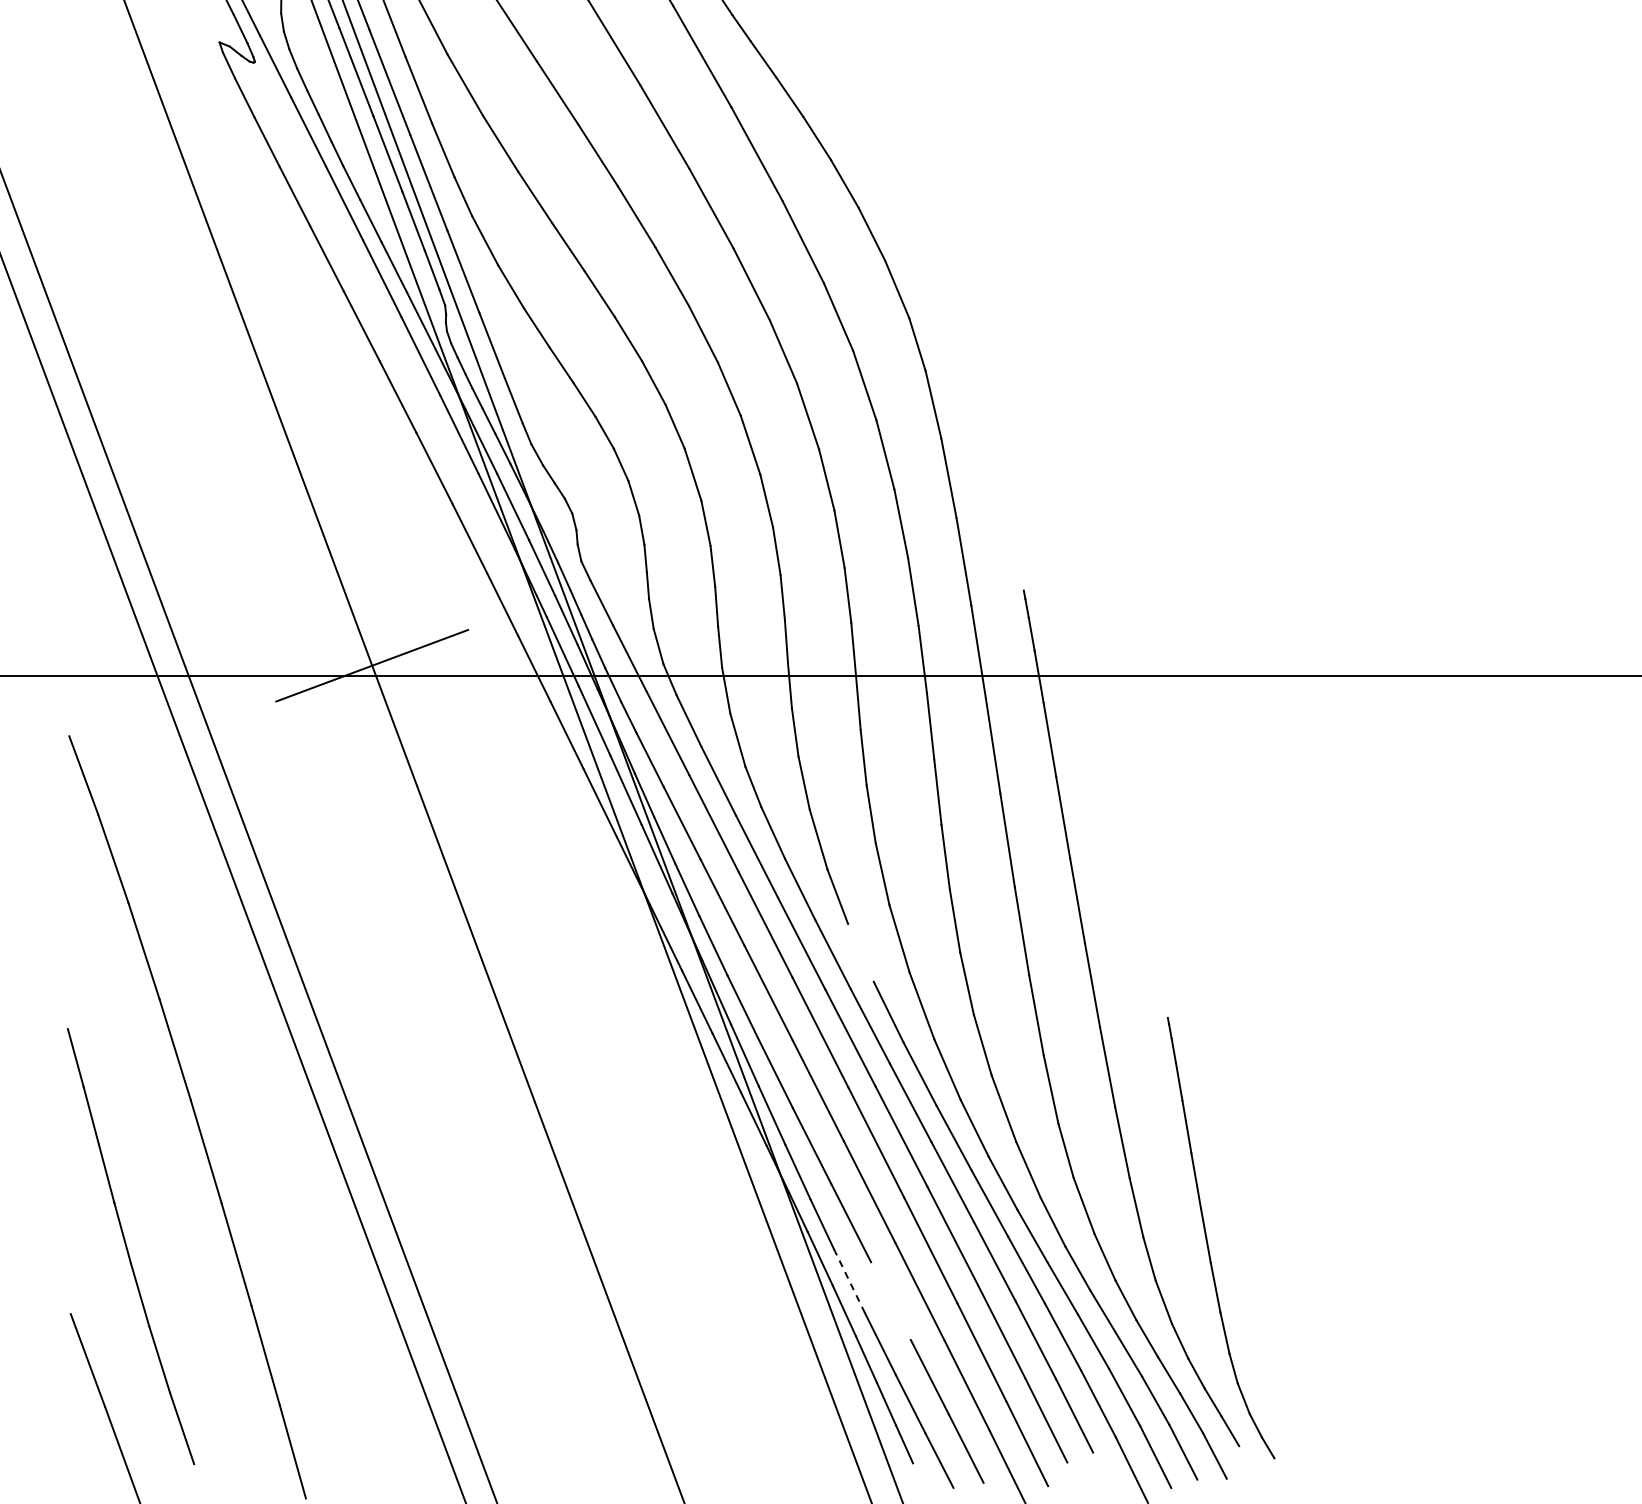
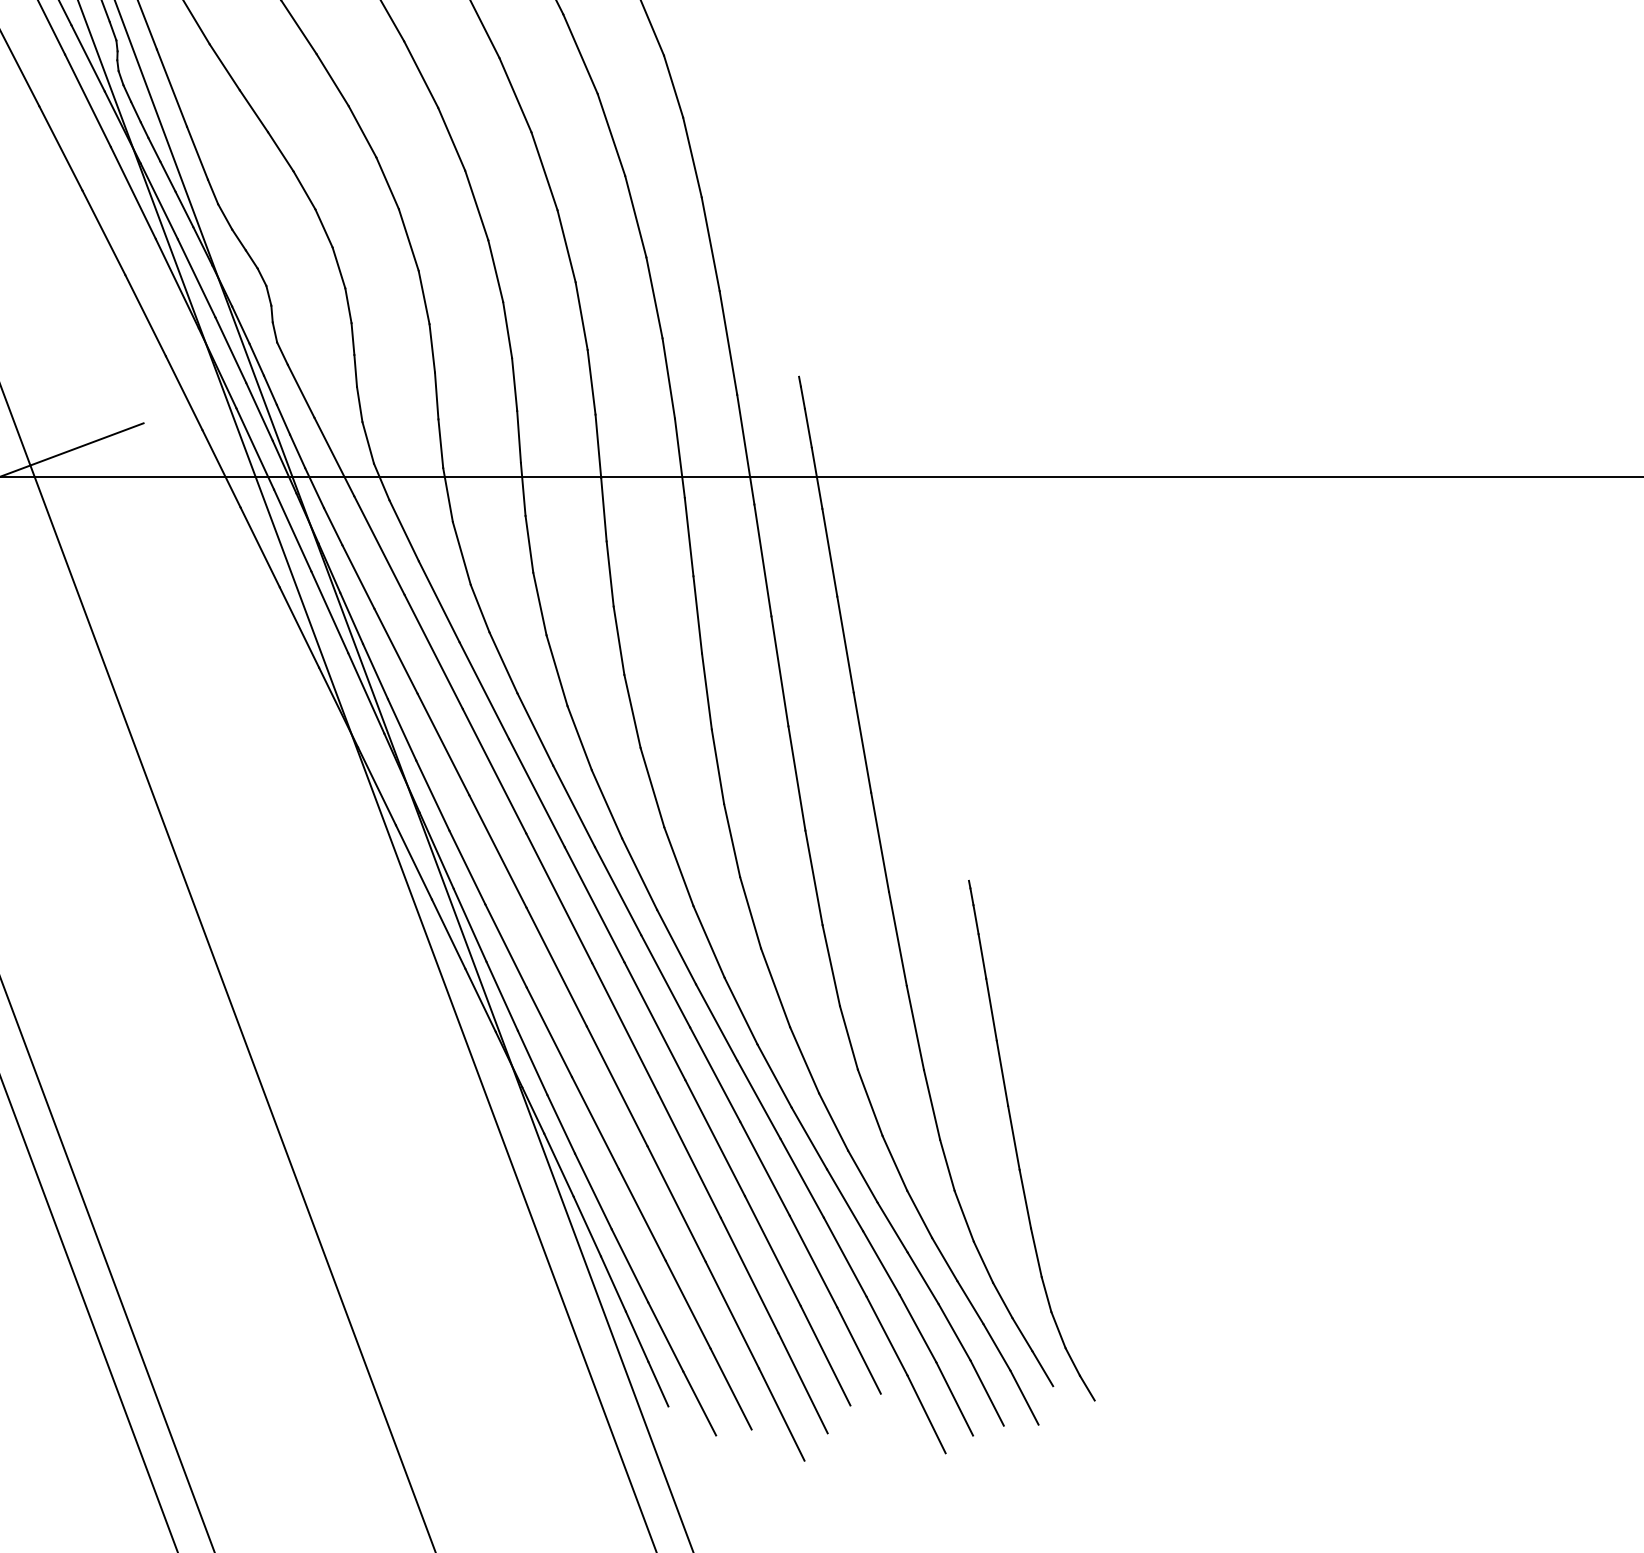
line: (860, 952) -> (606, 803), added
line: (849, 1281) -> (593, 1191), dashed -> solid
line: (890, 1300) -> (641, 1214), added

